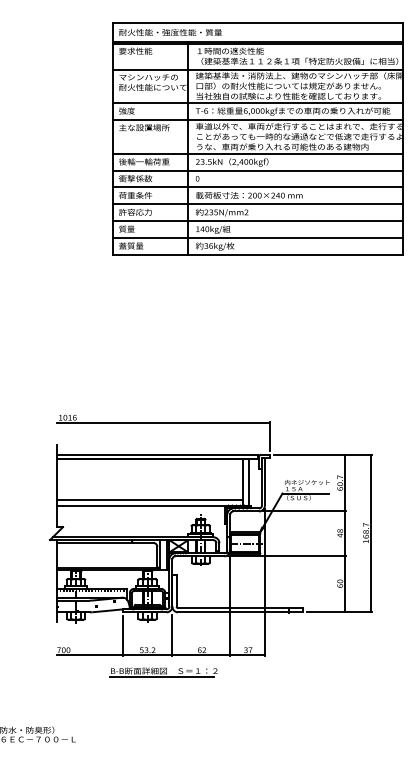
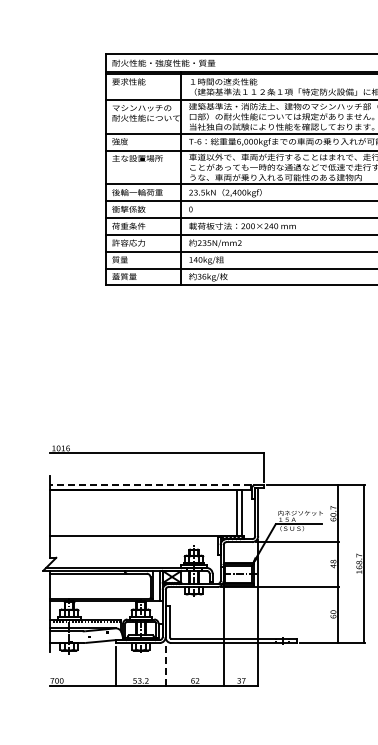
line: (157, 454) -> (150, 485), solid -> dashed
line: (149, 500) -> (142, 531), removed
line: (172, 634) -> (165, 665), solid -> dashed
part: (163, 672) -> (156, 703), removed

